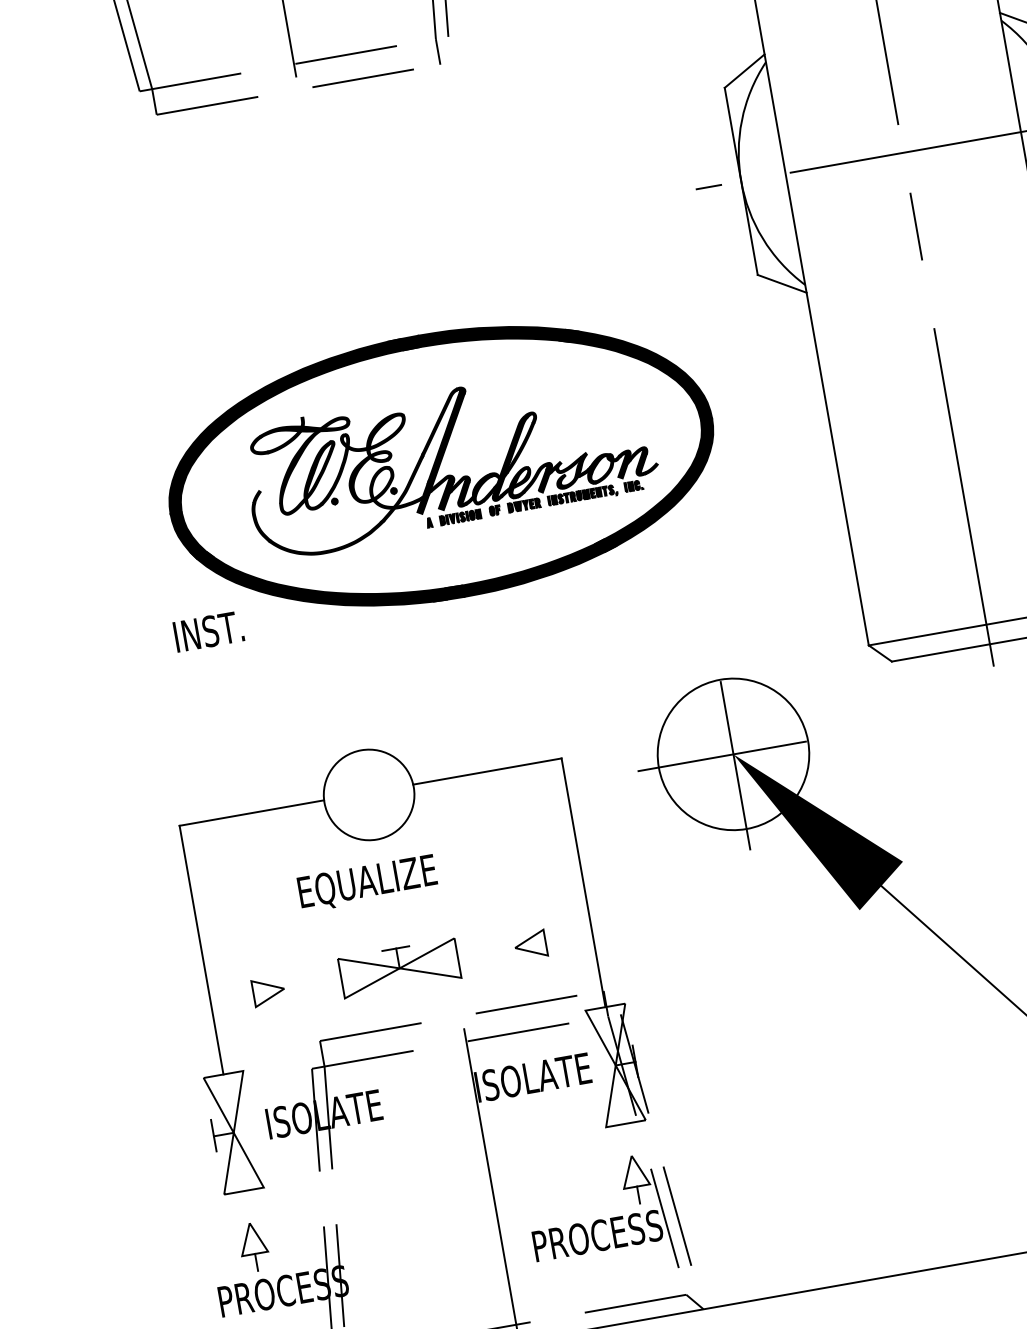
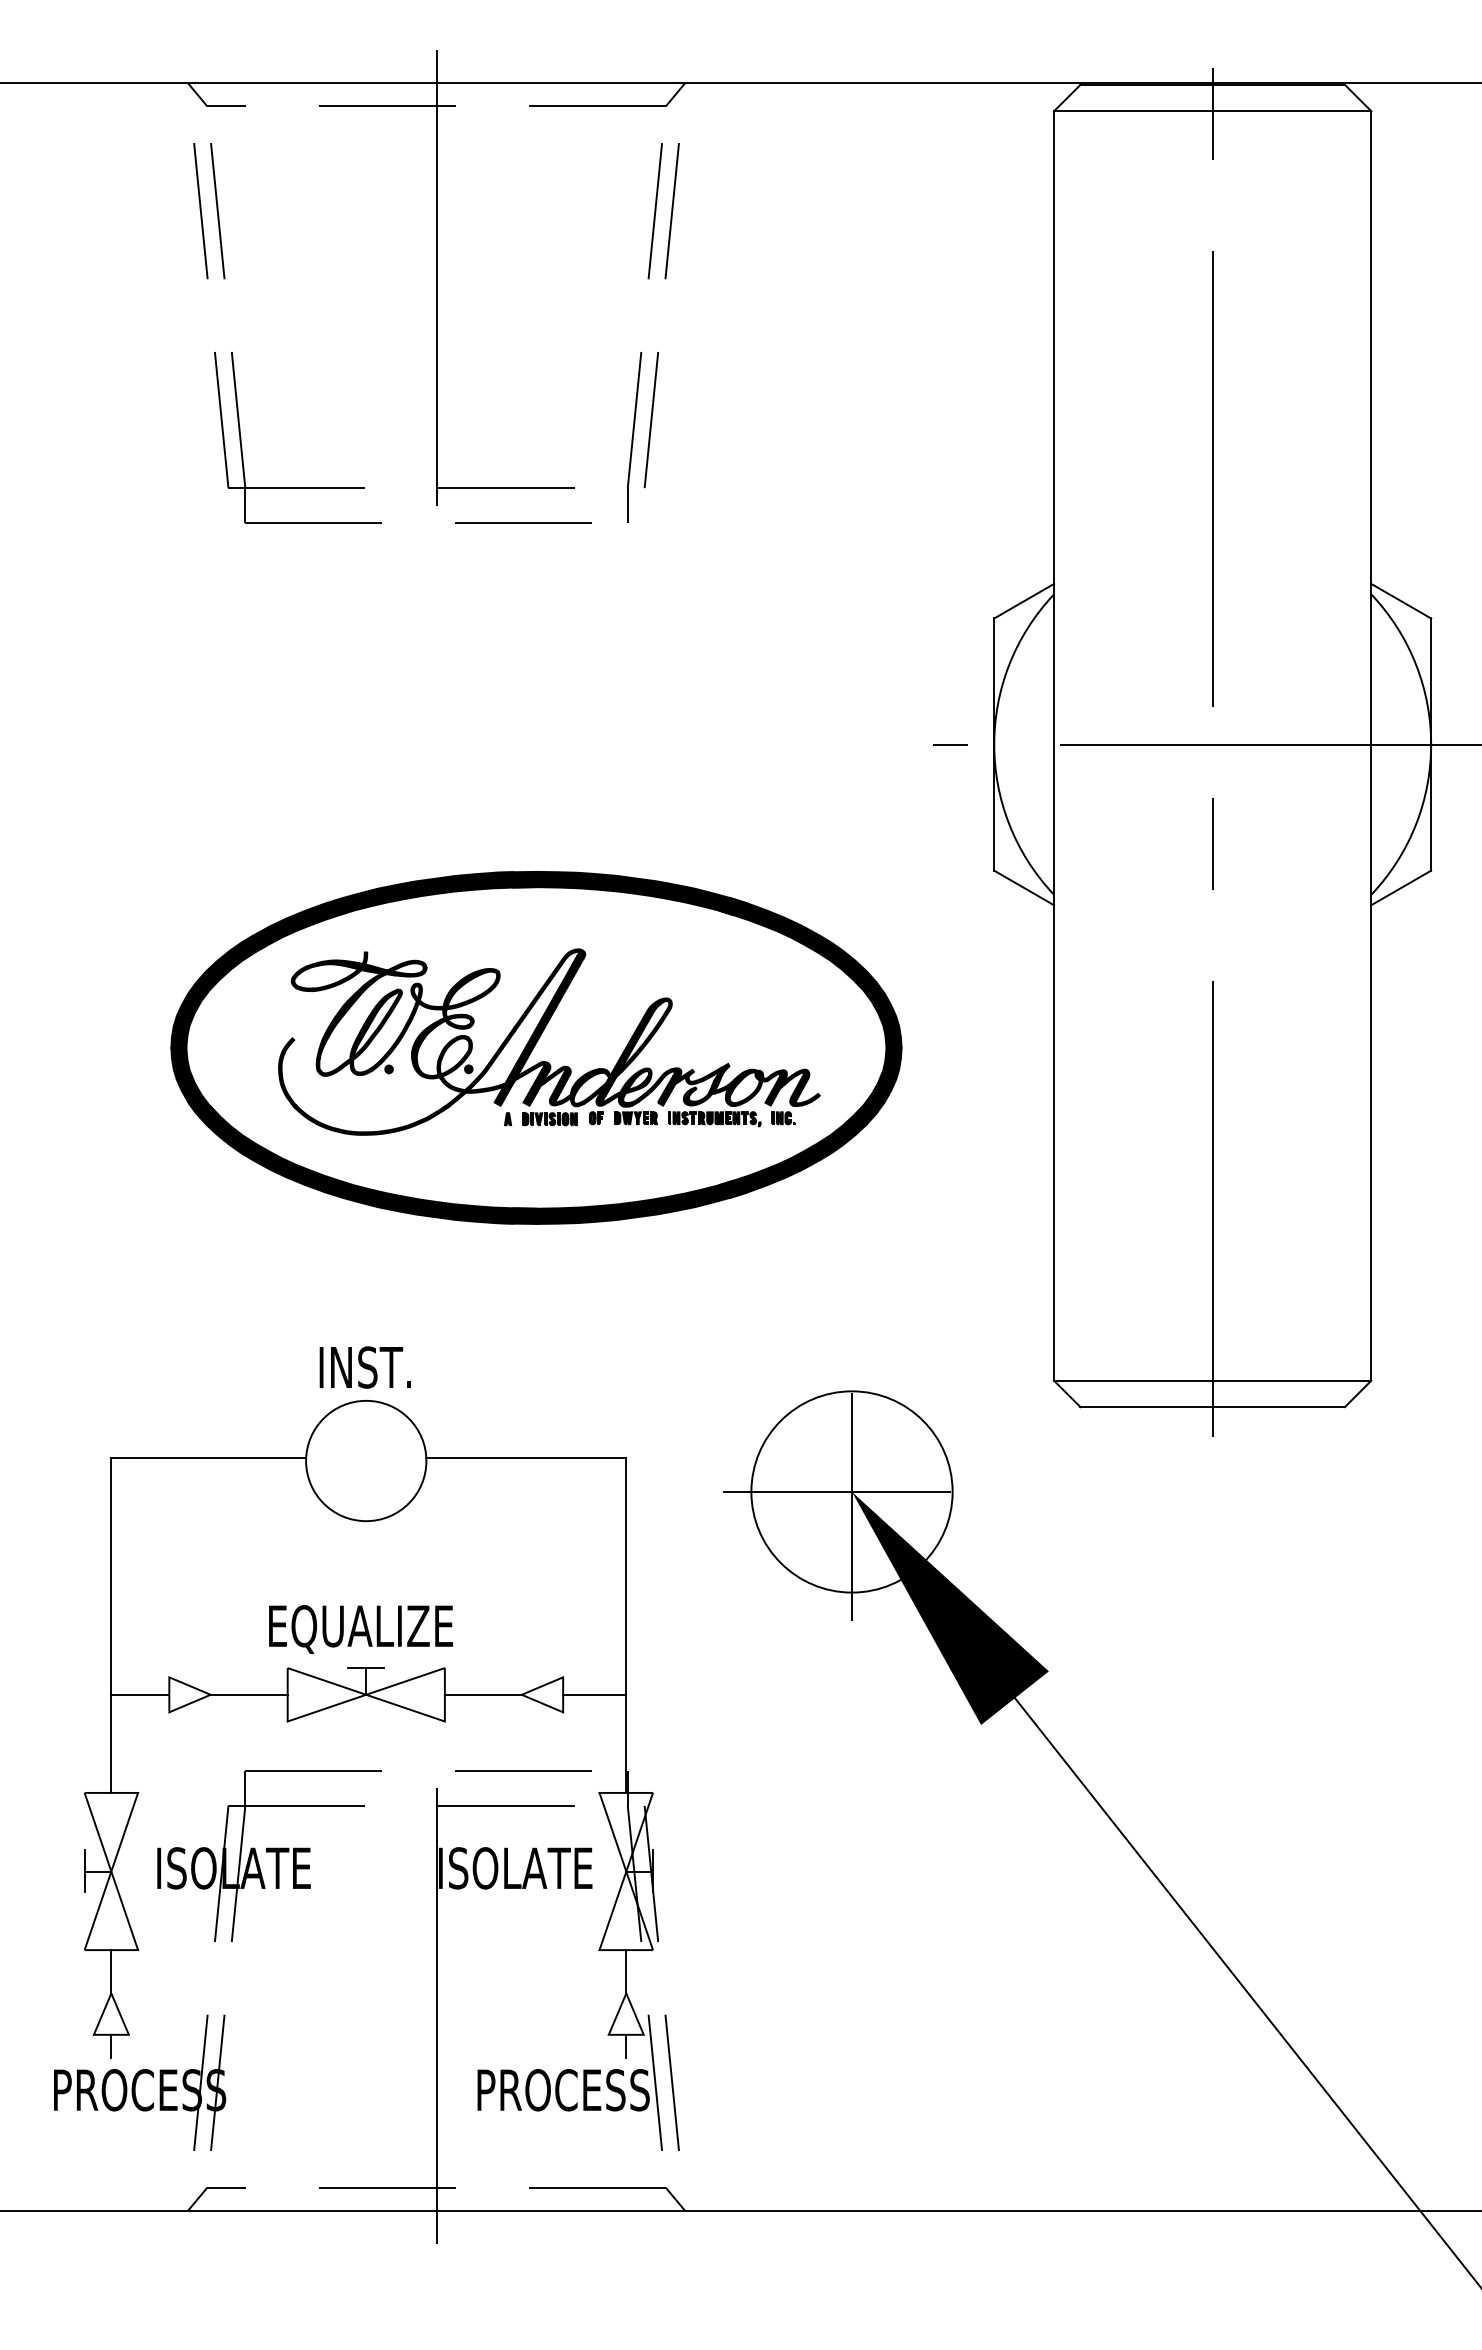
text: (208, 631) -> (364, 1367), moved
text: (367, 883) -> (360, 1629), moved
line: (568, 938) -> (594, 1694), added
line: (485, 952) -> (482, 1694), added
line: (312, 983) -> (248, 1694), added
line: (232, 997) -> (140, 1694), added
line: (628, 1139) -> (626, 1971), added
line: (246, 1206) -> (111, 1971), added

